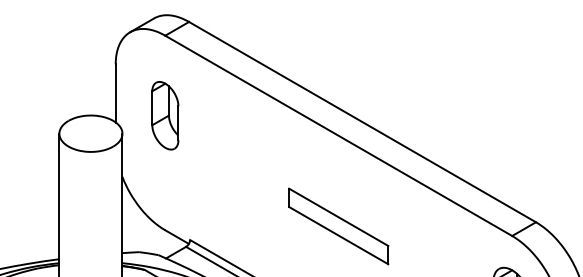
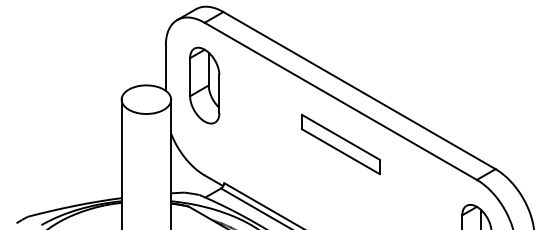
part: (164, 115) -> (204, 85), size x1.43
part: (338, 225) -> (340, 143), moved

